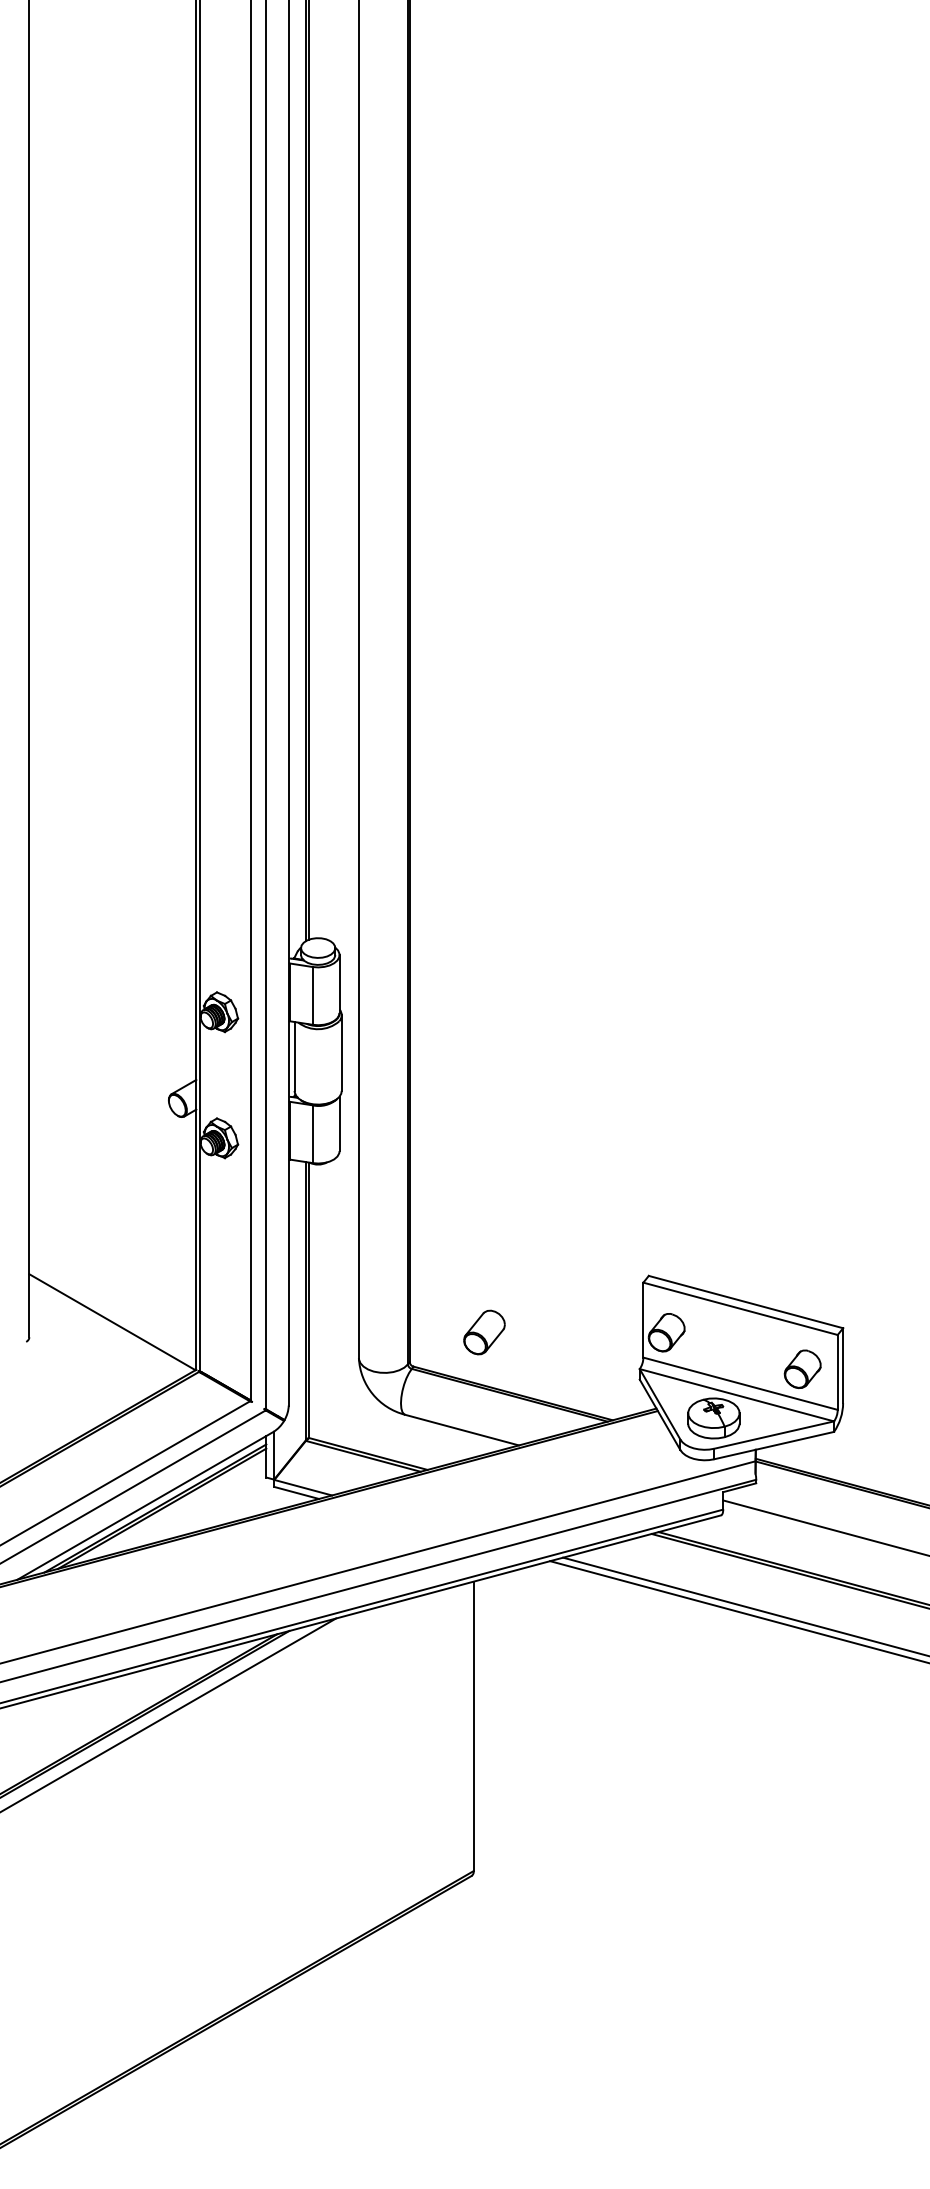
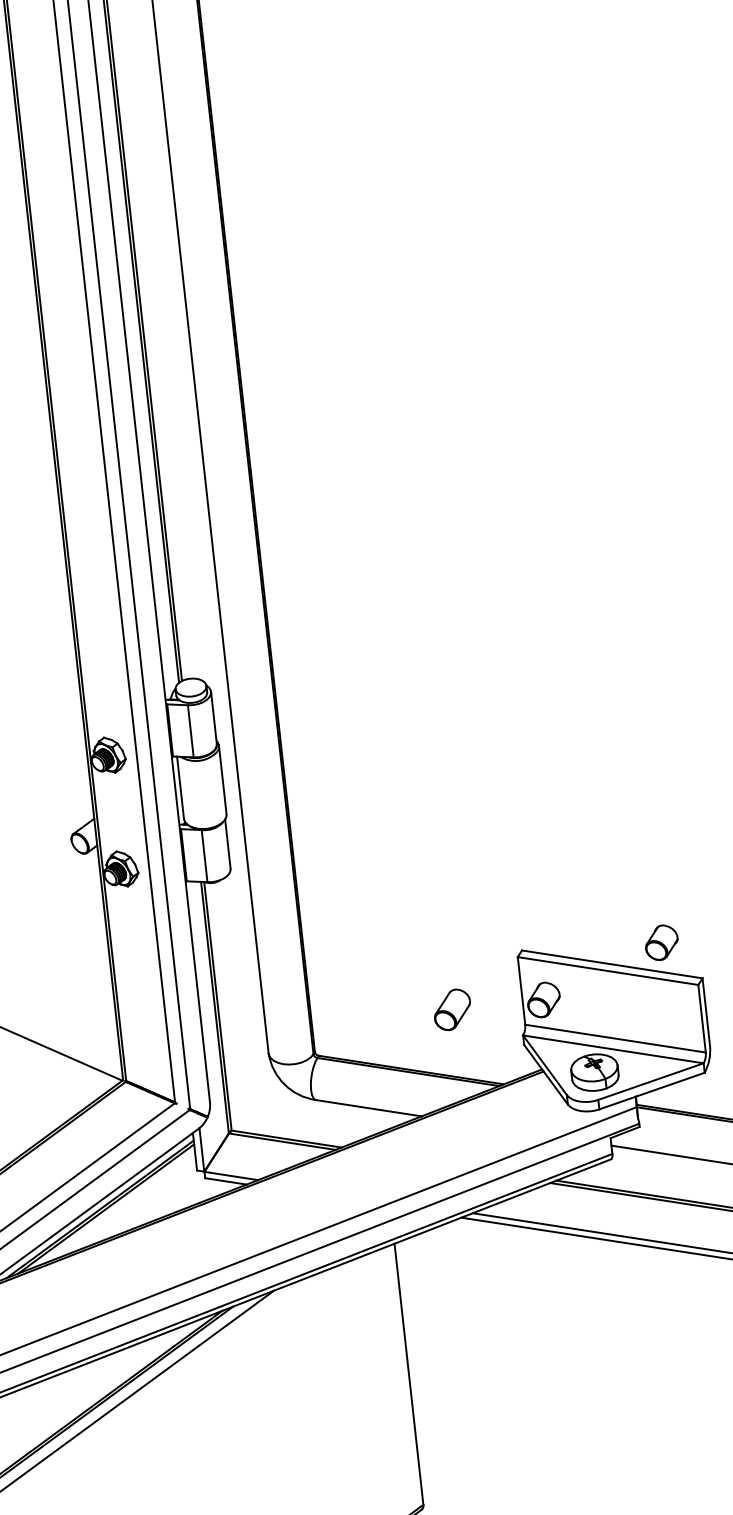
part: (484, 1332) -> (452, 1009), moved
part: (802, 1368) -> (661, 942), moved

